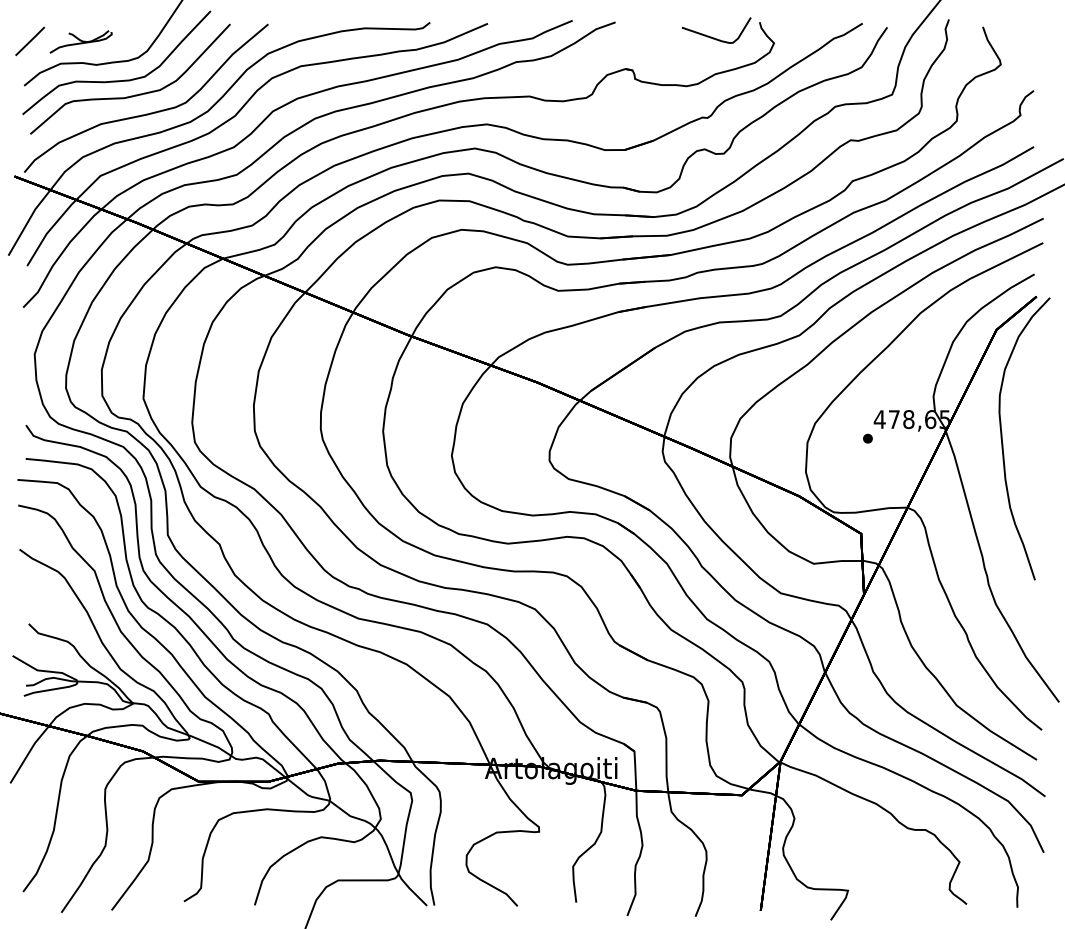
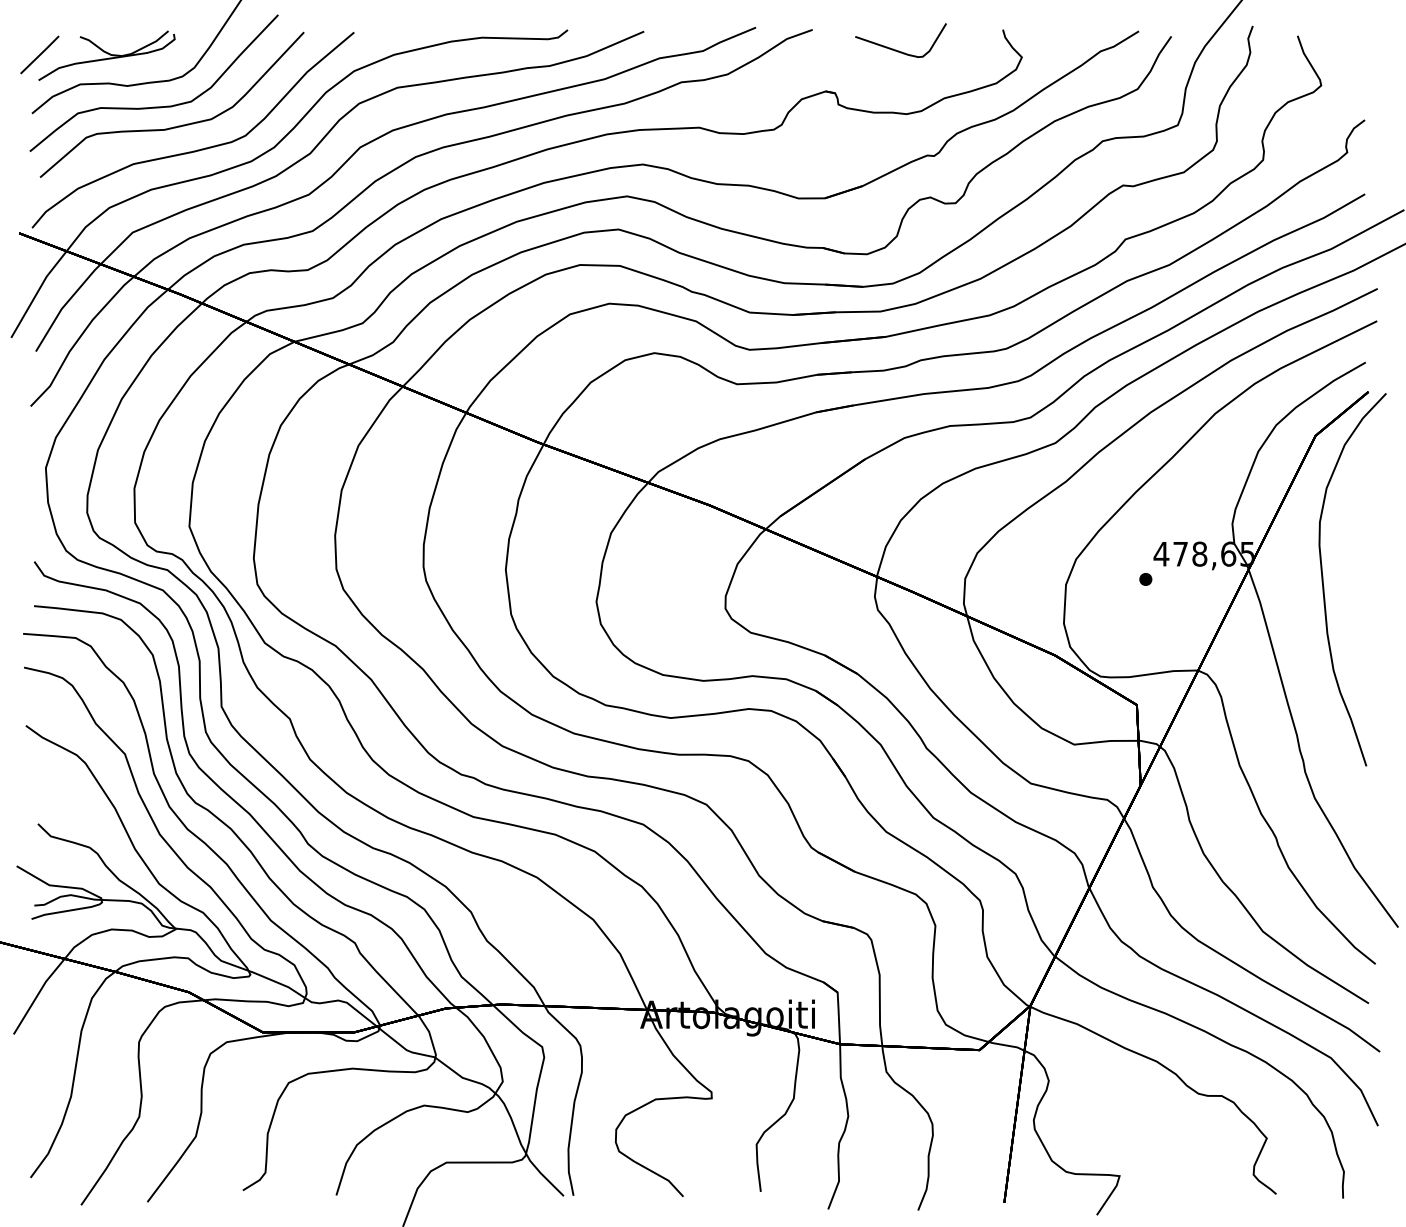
curve: (713, 37) -> (896, 49), moved
part: (80, 41) -> (106, 55), size x1.67

